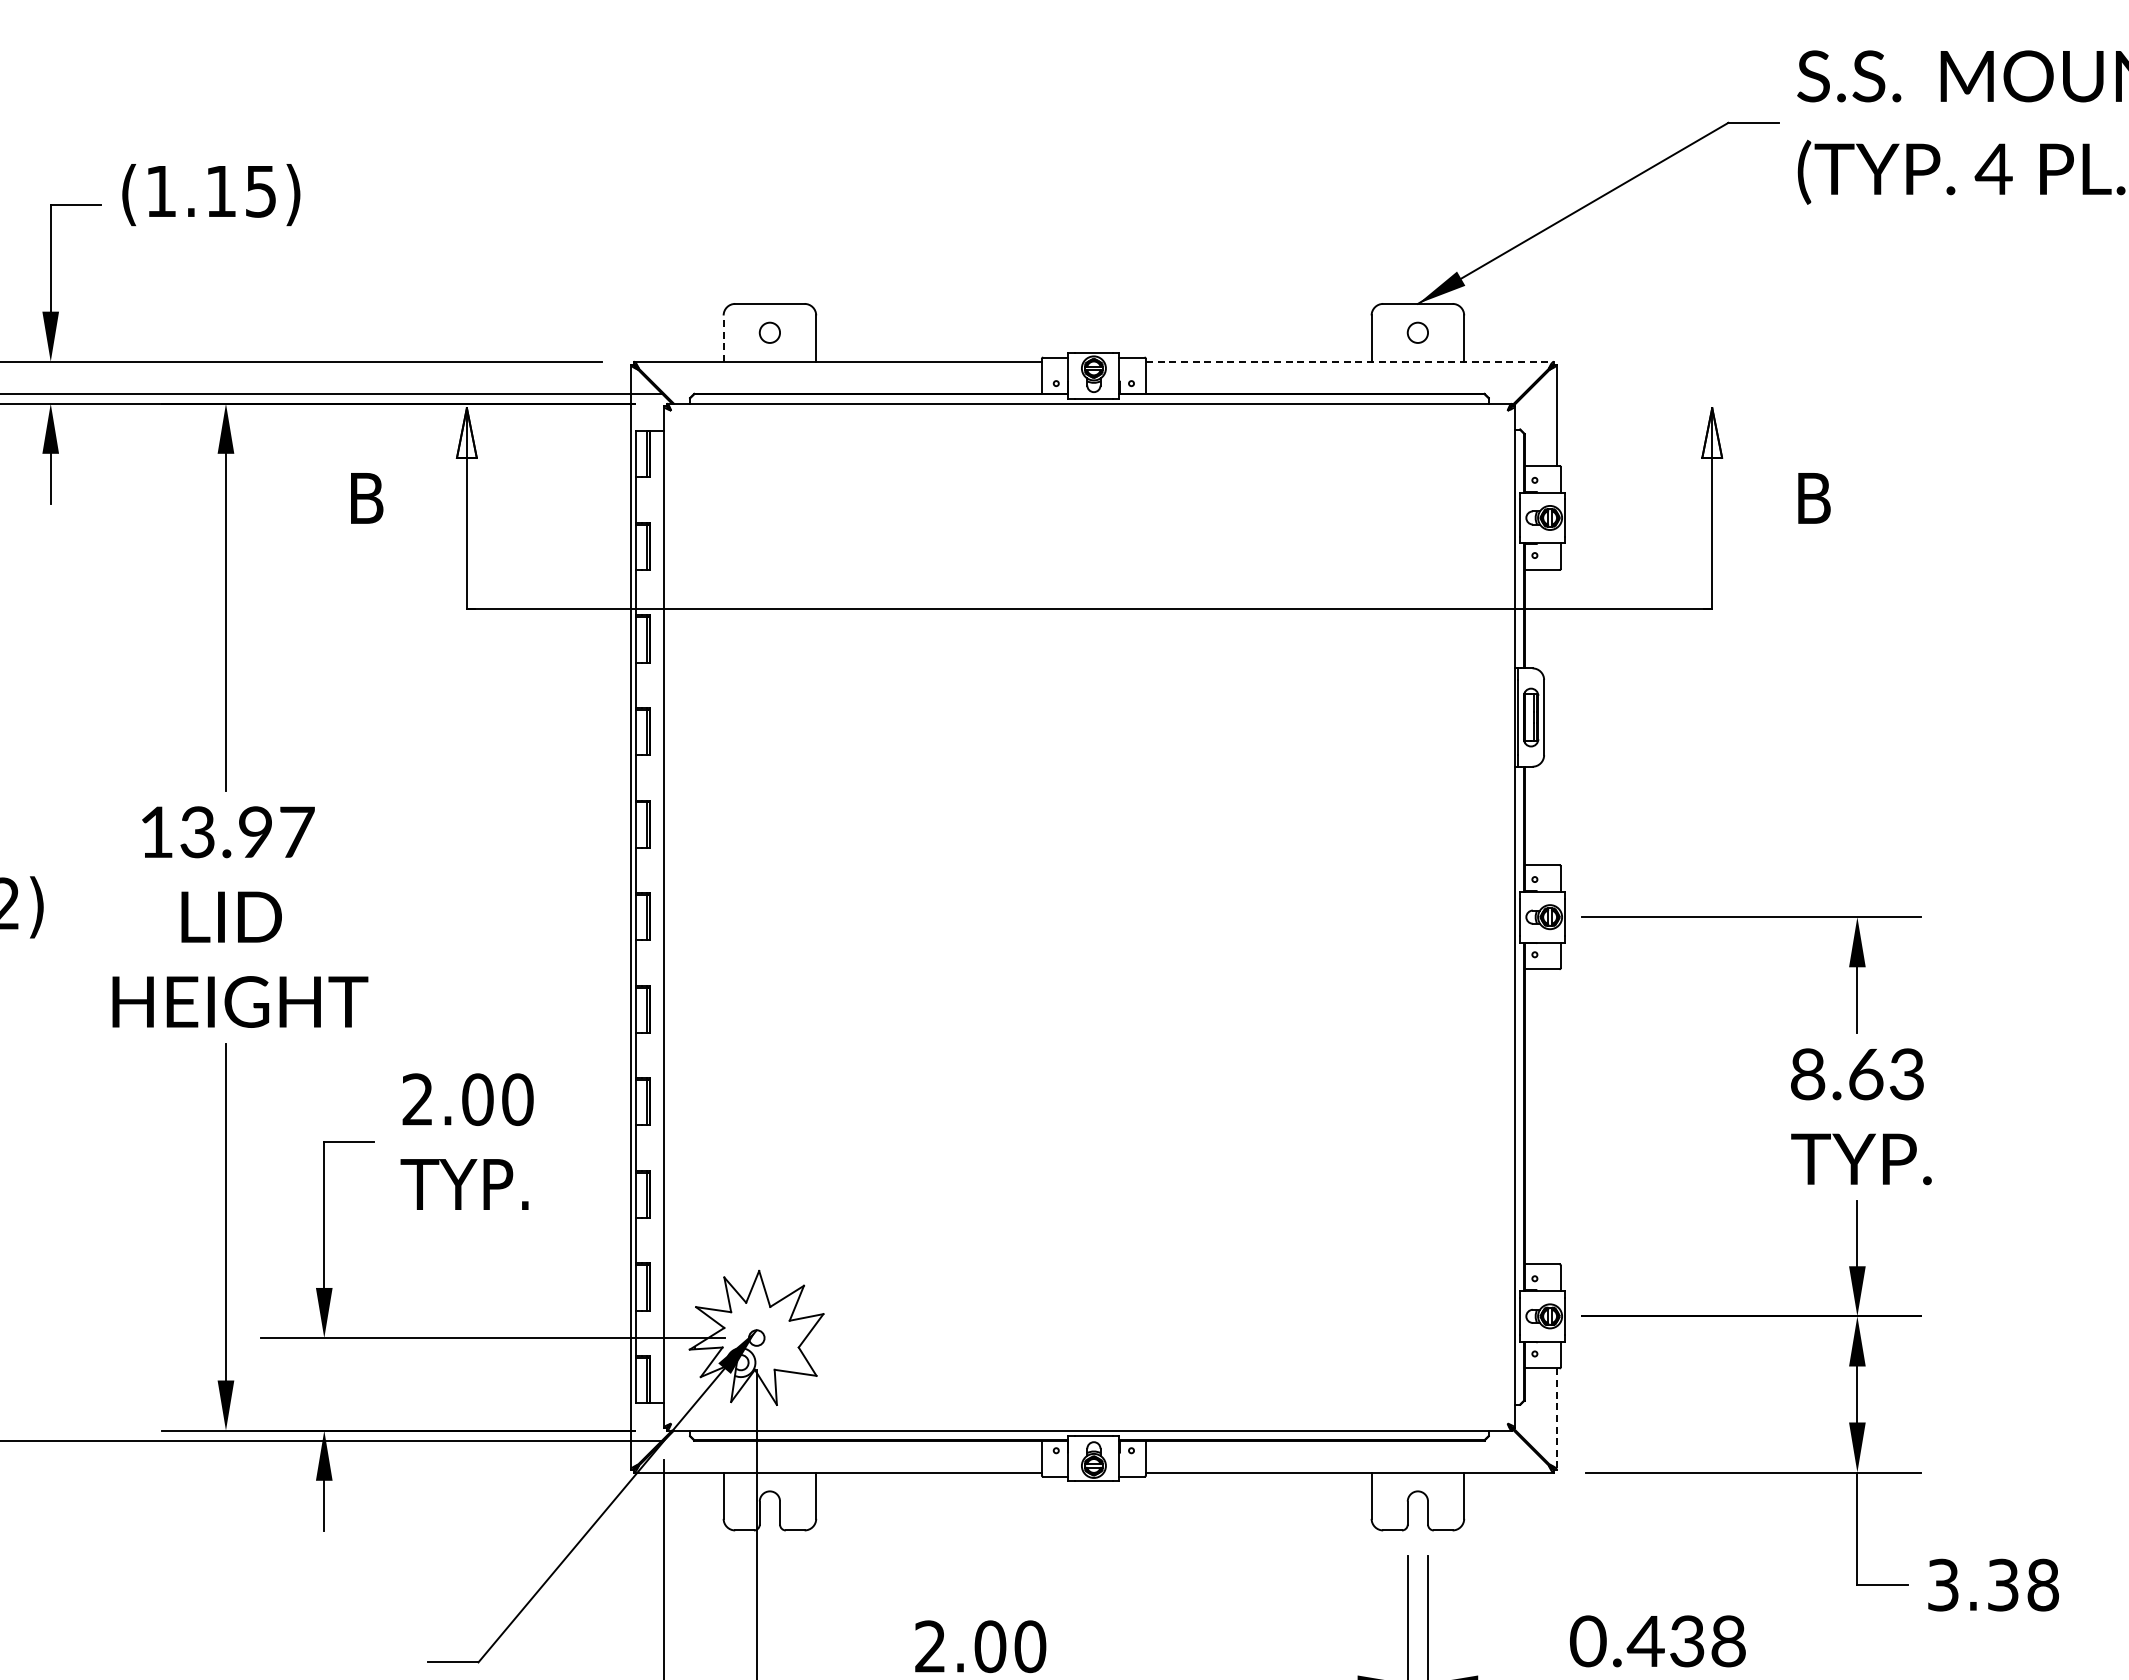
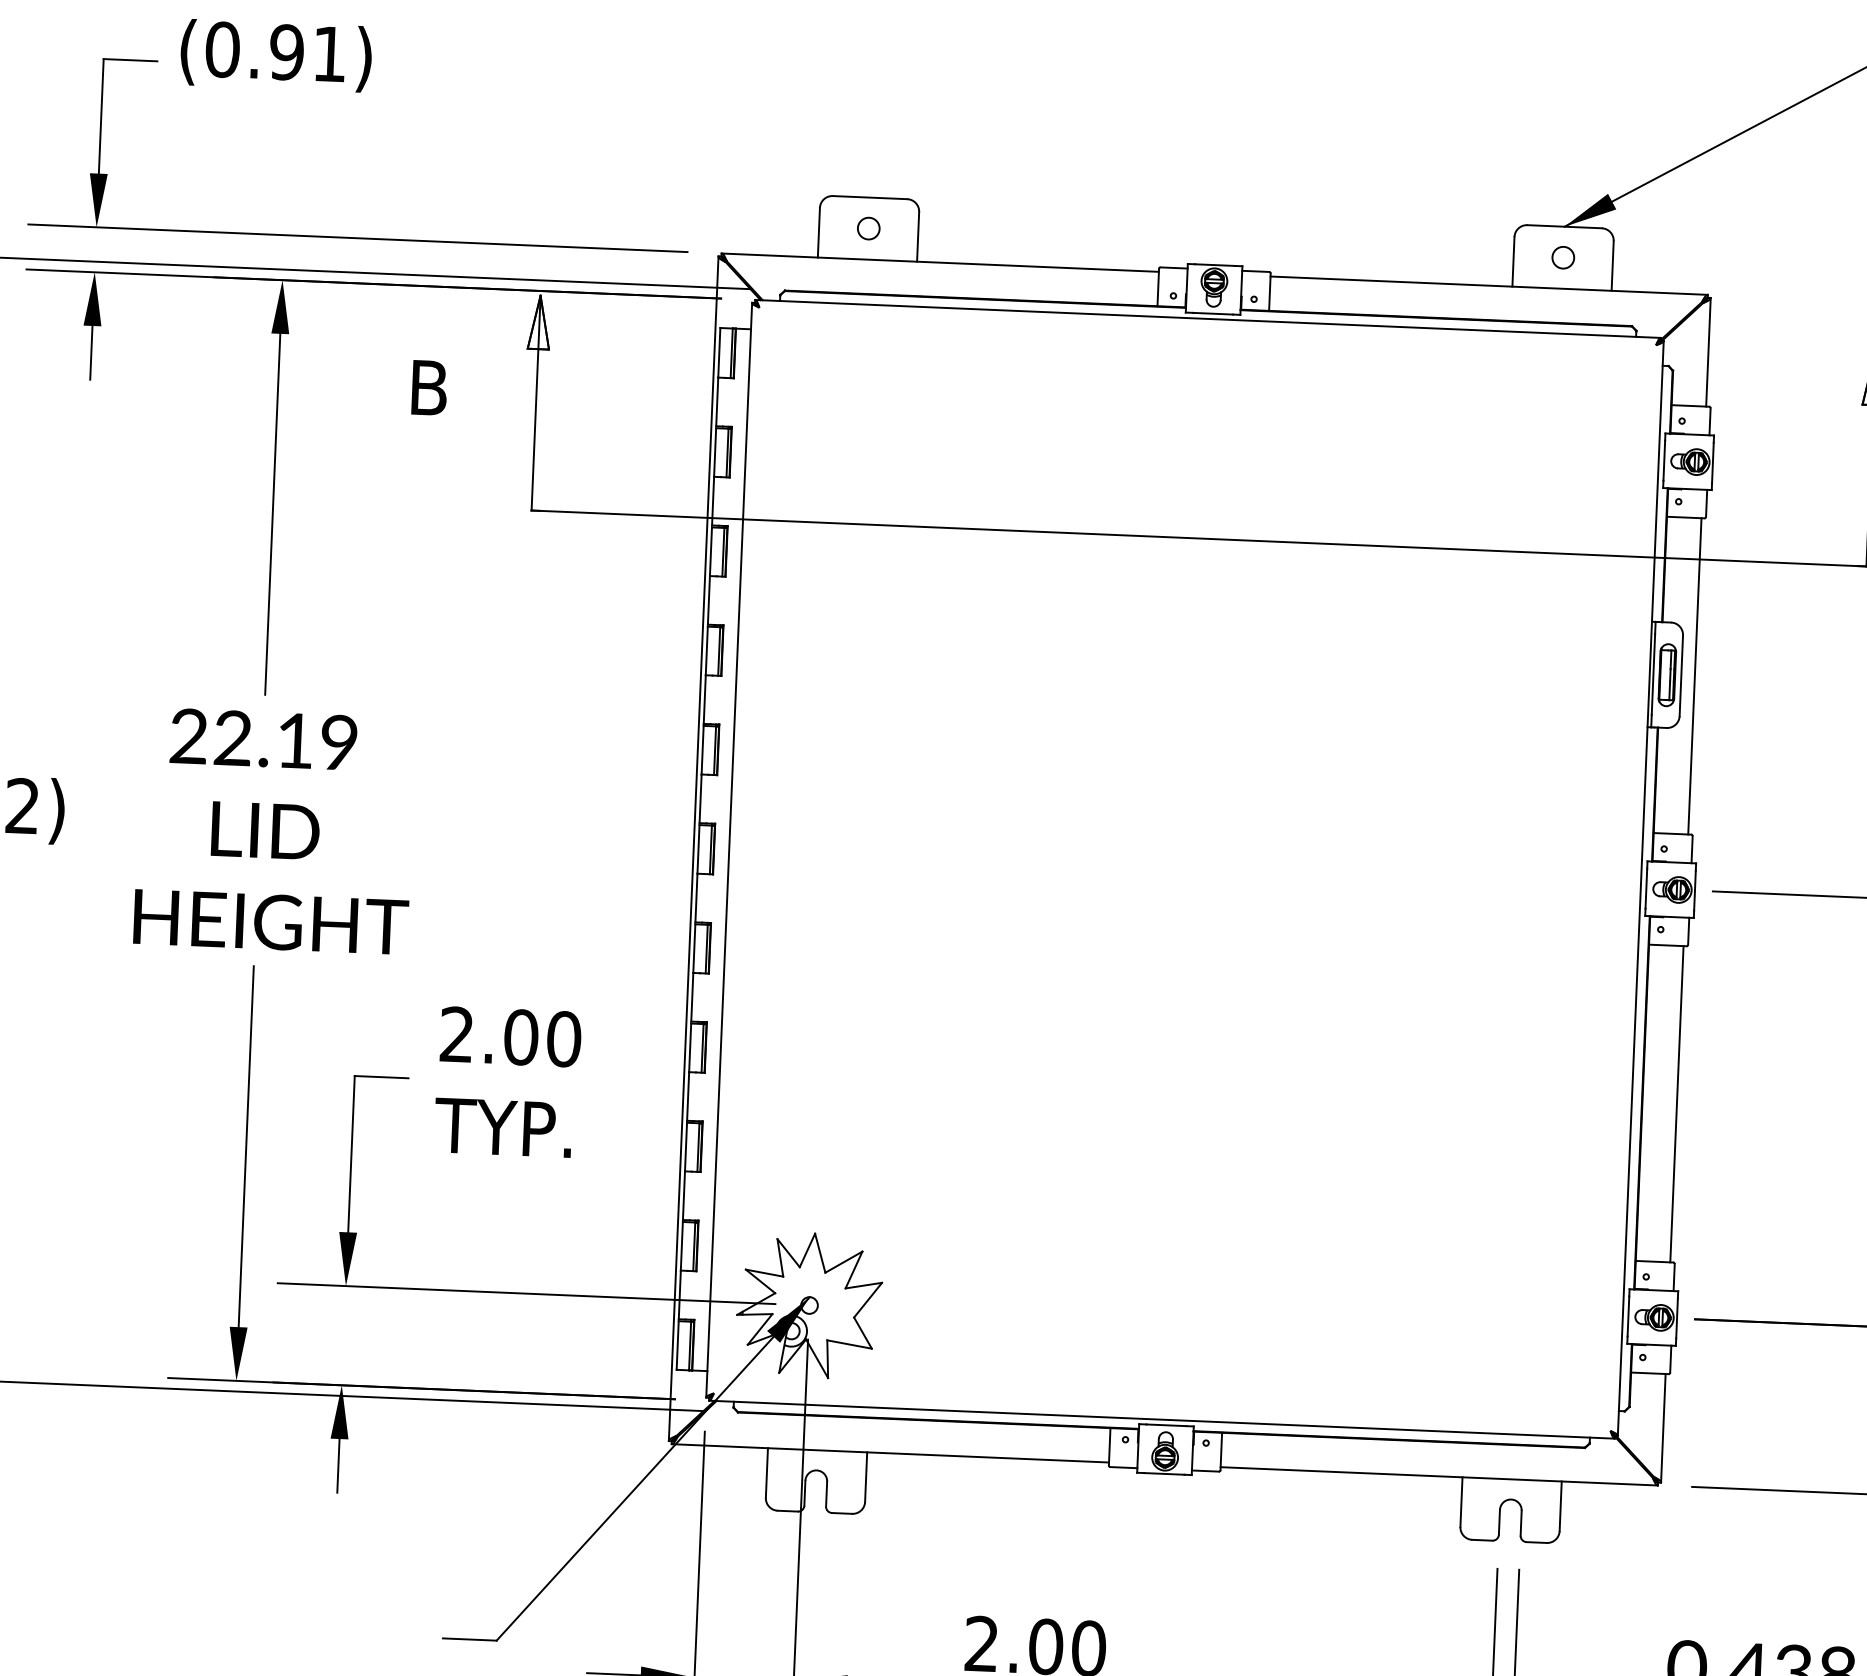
text: (210, 191) -> (275, 52), (1.15) -> (0.91)
line: (723, 338) -> (818, 232), dashed -> solid
line: (1350, 361) -> (1489, 285), dashed -> solid
line: (1556, 717) -> (1694, 676), added
text: (226, 832) -> (263, 739), 13.97 -> 22.19
line: (1556, 1116) -> (1676, 1103), added
line: (1556, 1419) -> (1663, 1428), dashed -> solid

